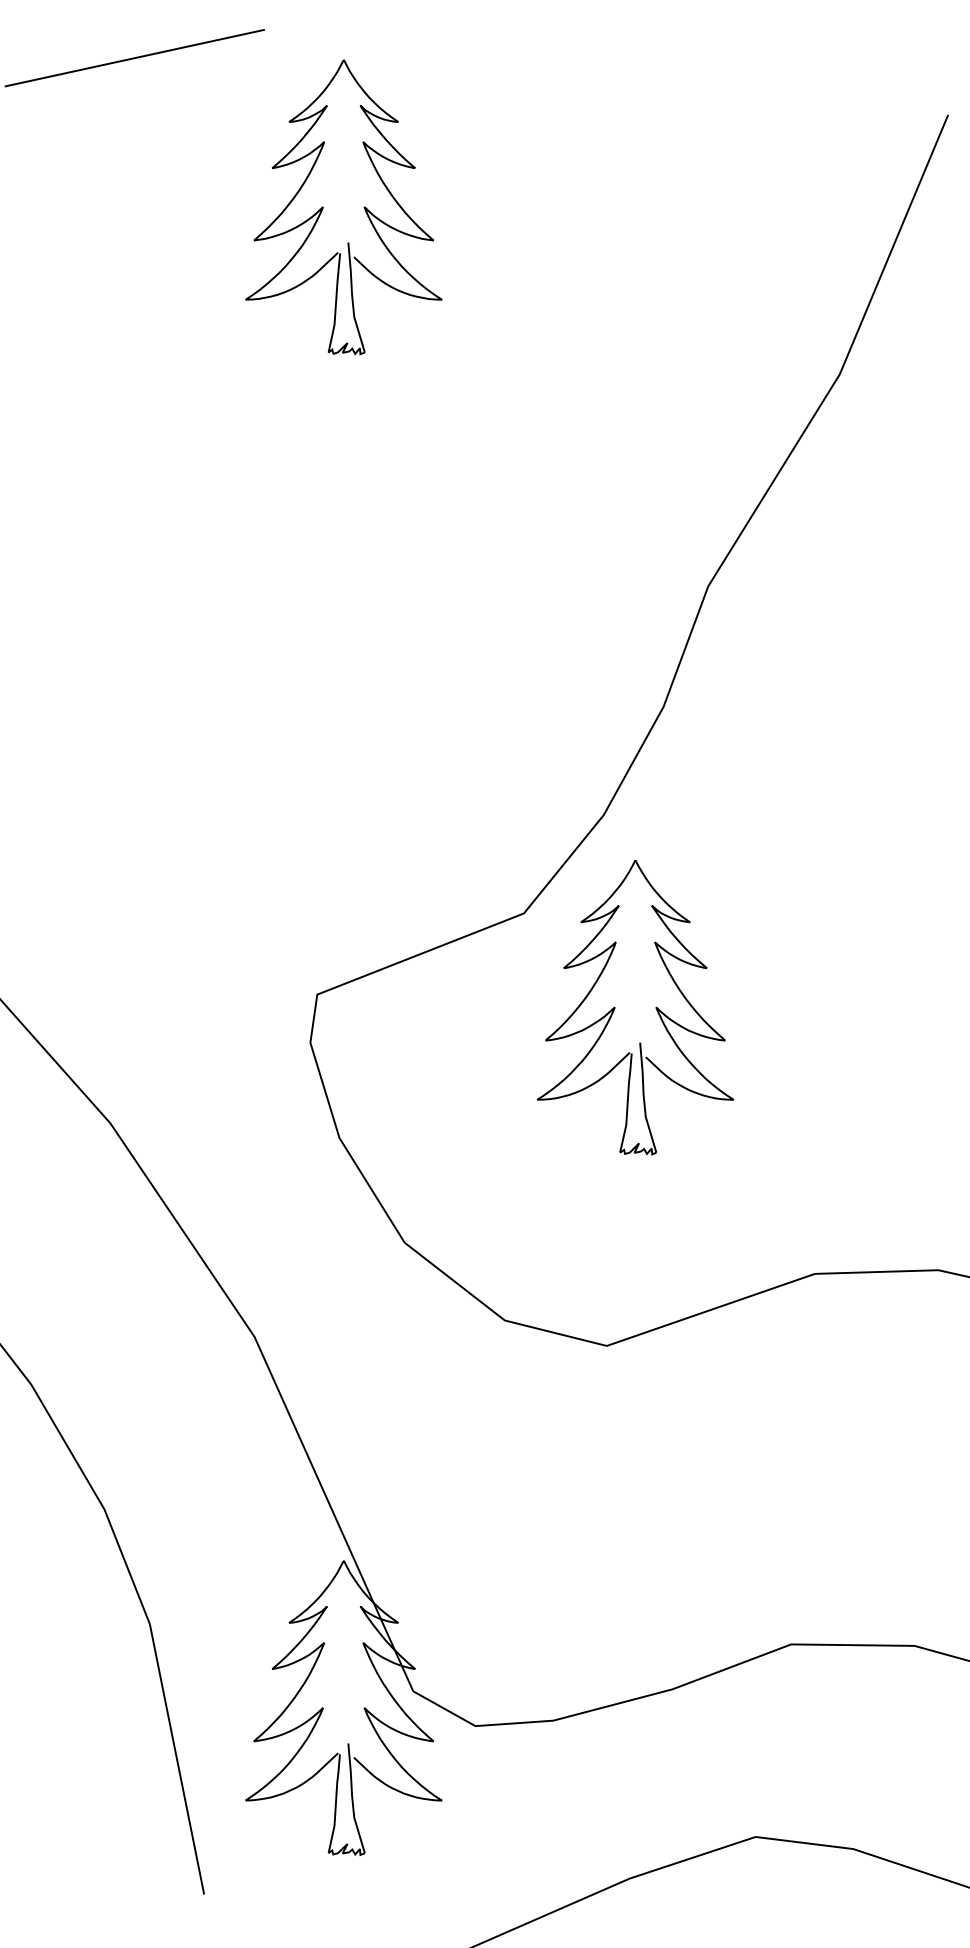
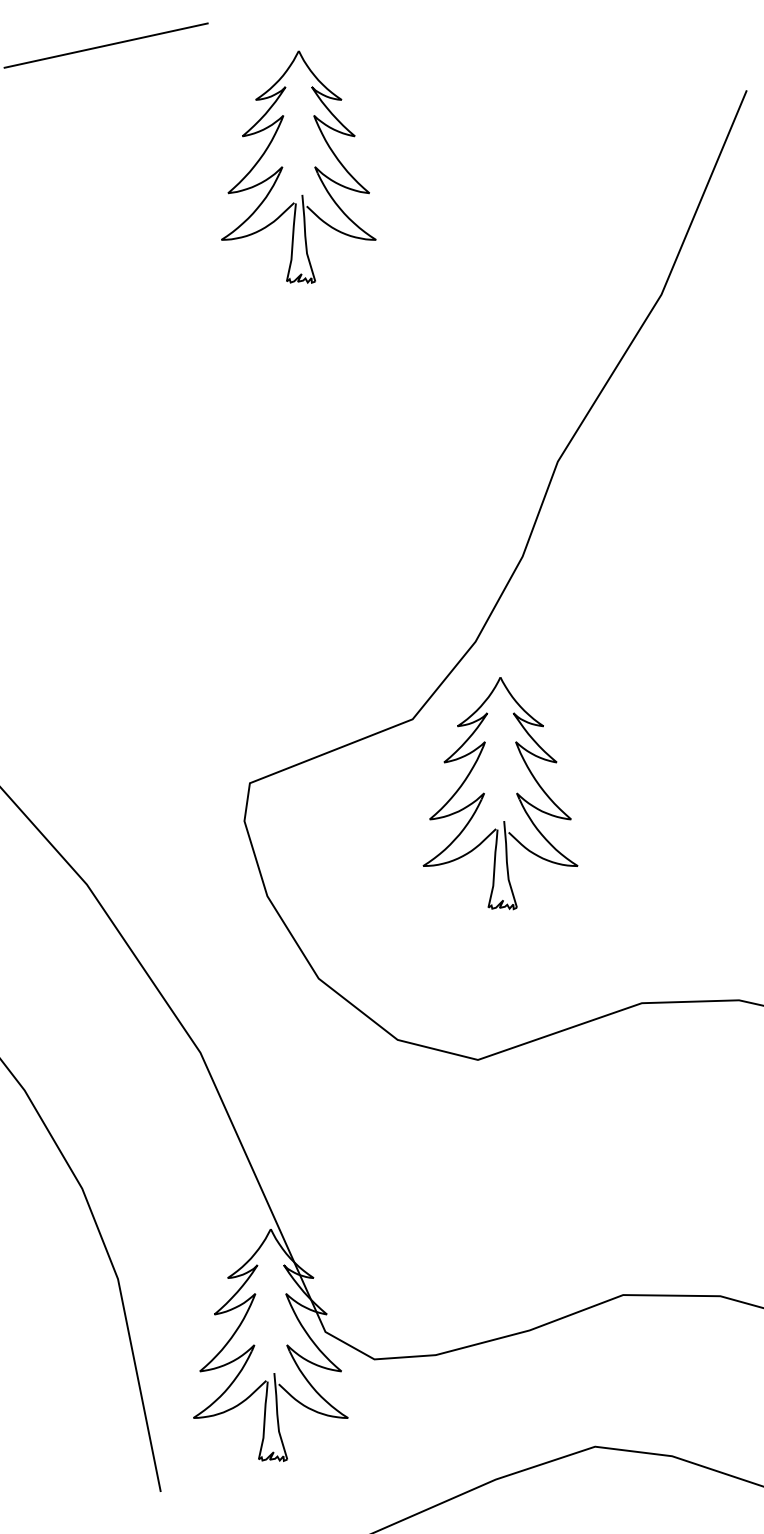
part: (324, 207) -> (283, 167), moved

